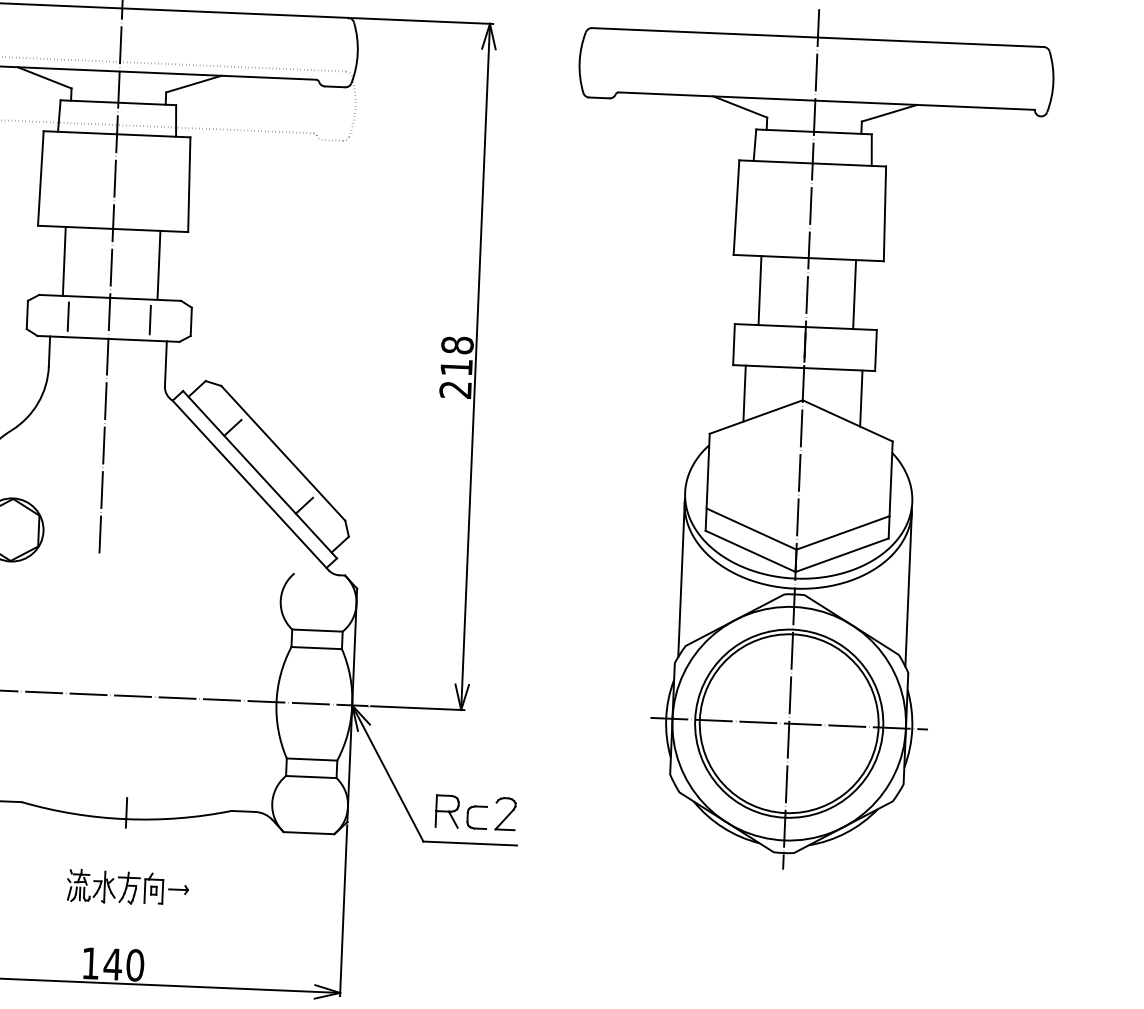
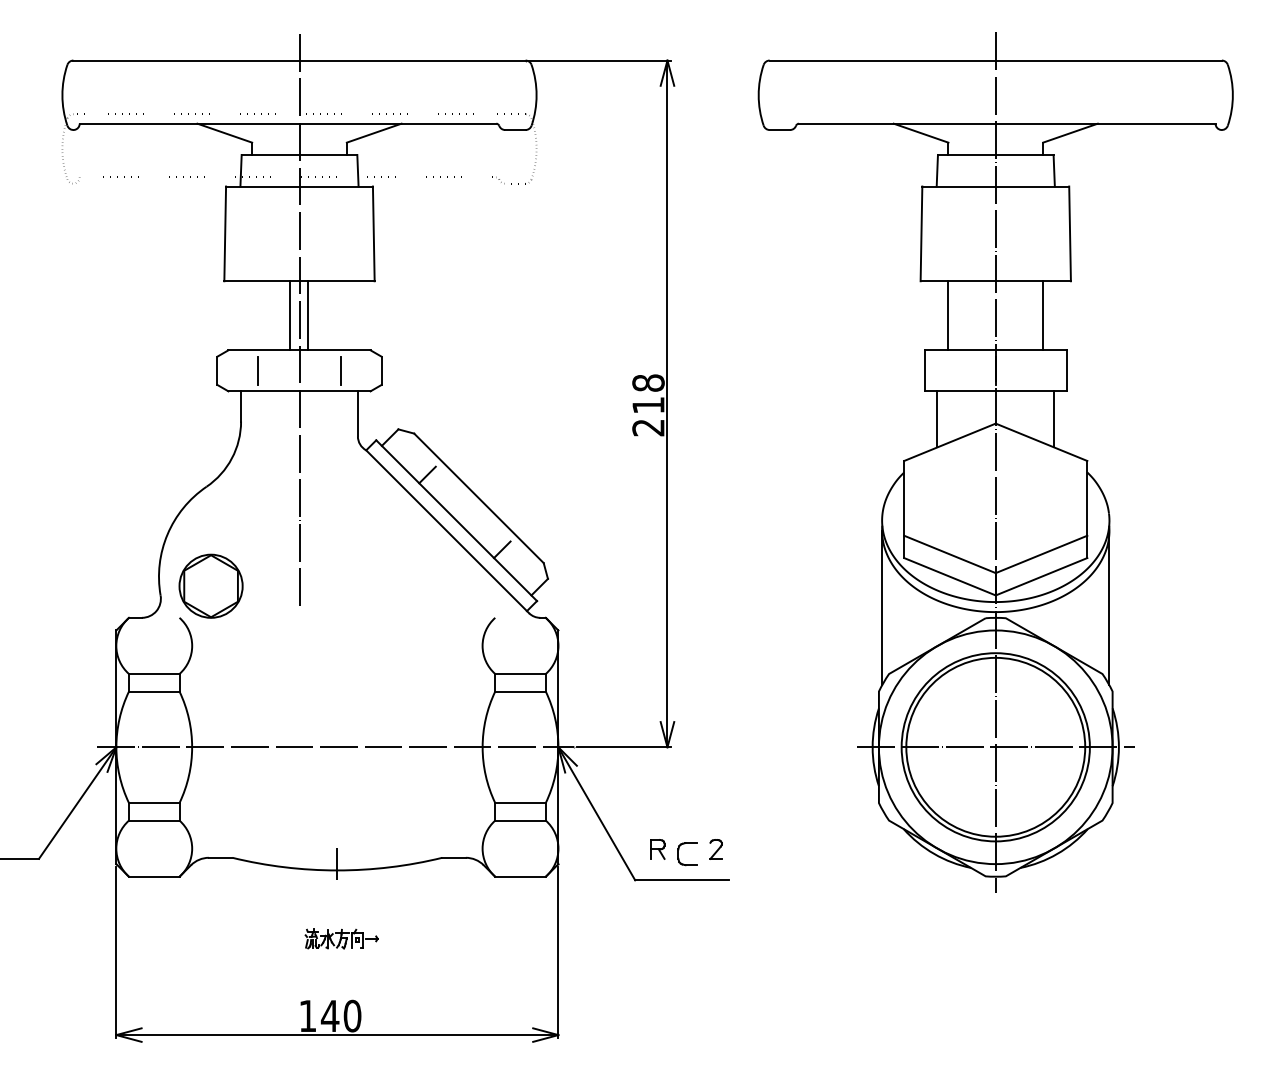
line: (64, 261) -> (290, 315), moved
line: (158, 265) -> (307, 315), moved
part: (446, 811) -> (657, 849), size x0.6
part: (504, 814) -> (715, 849), size x0.6
part: (127, 887) -> (341, 938), size x0.6

